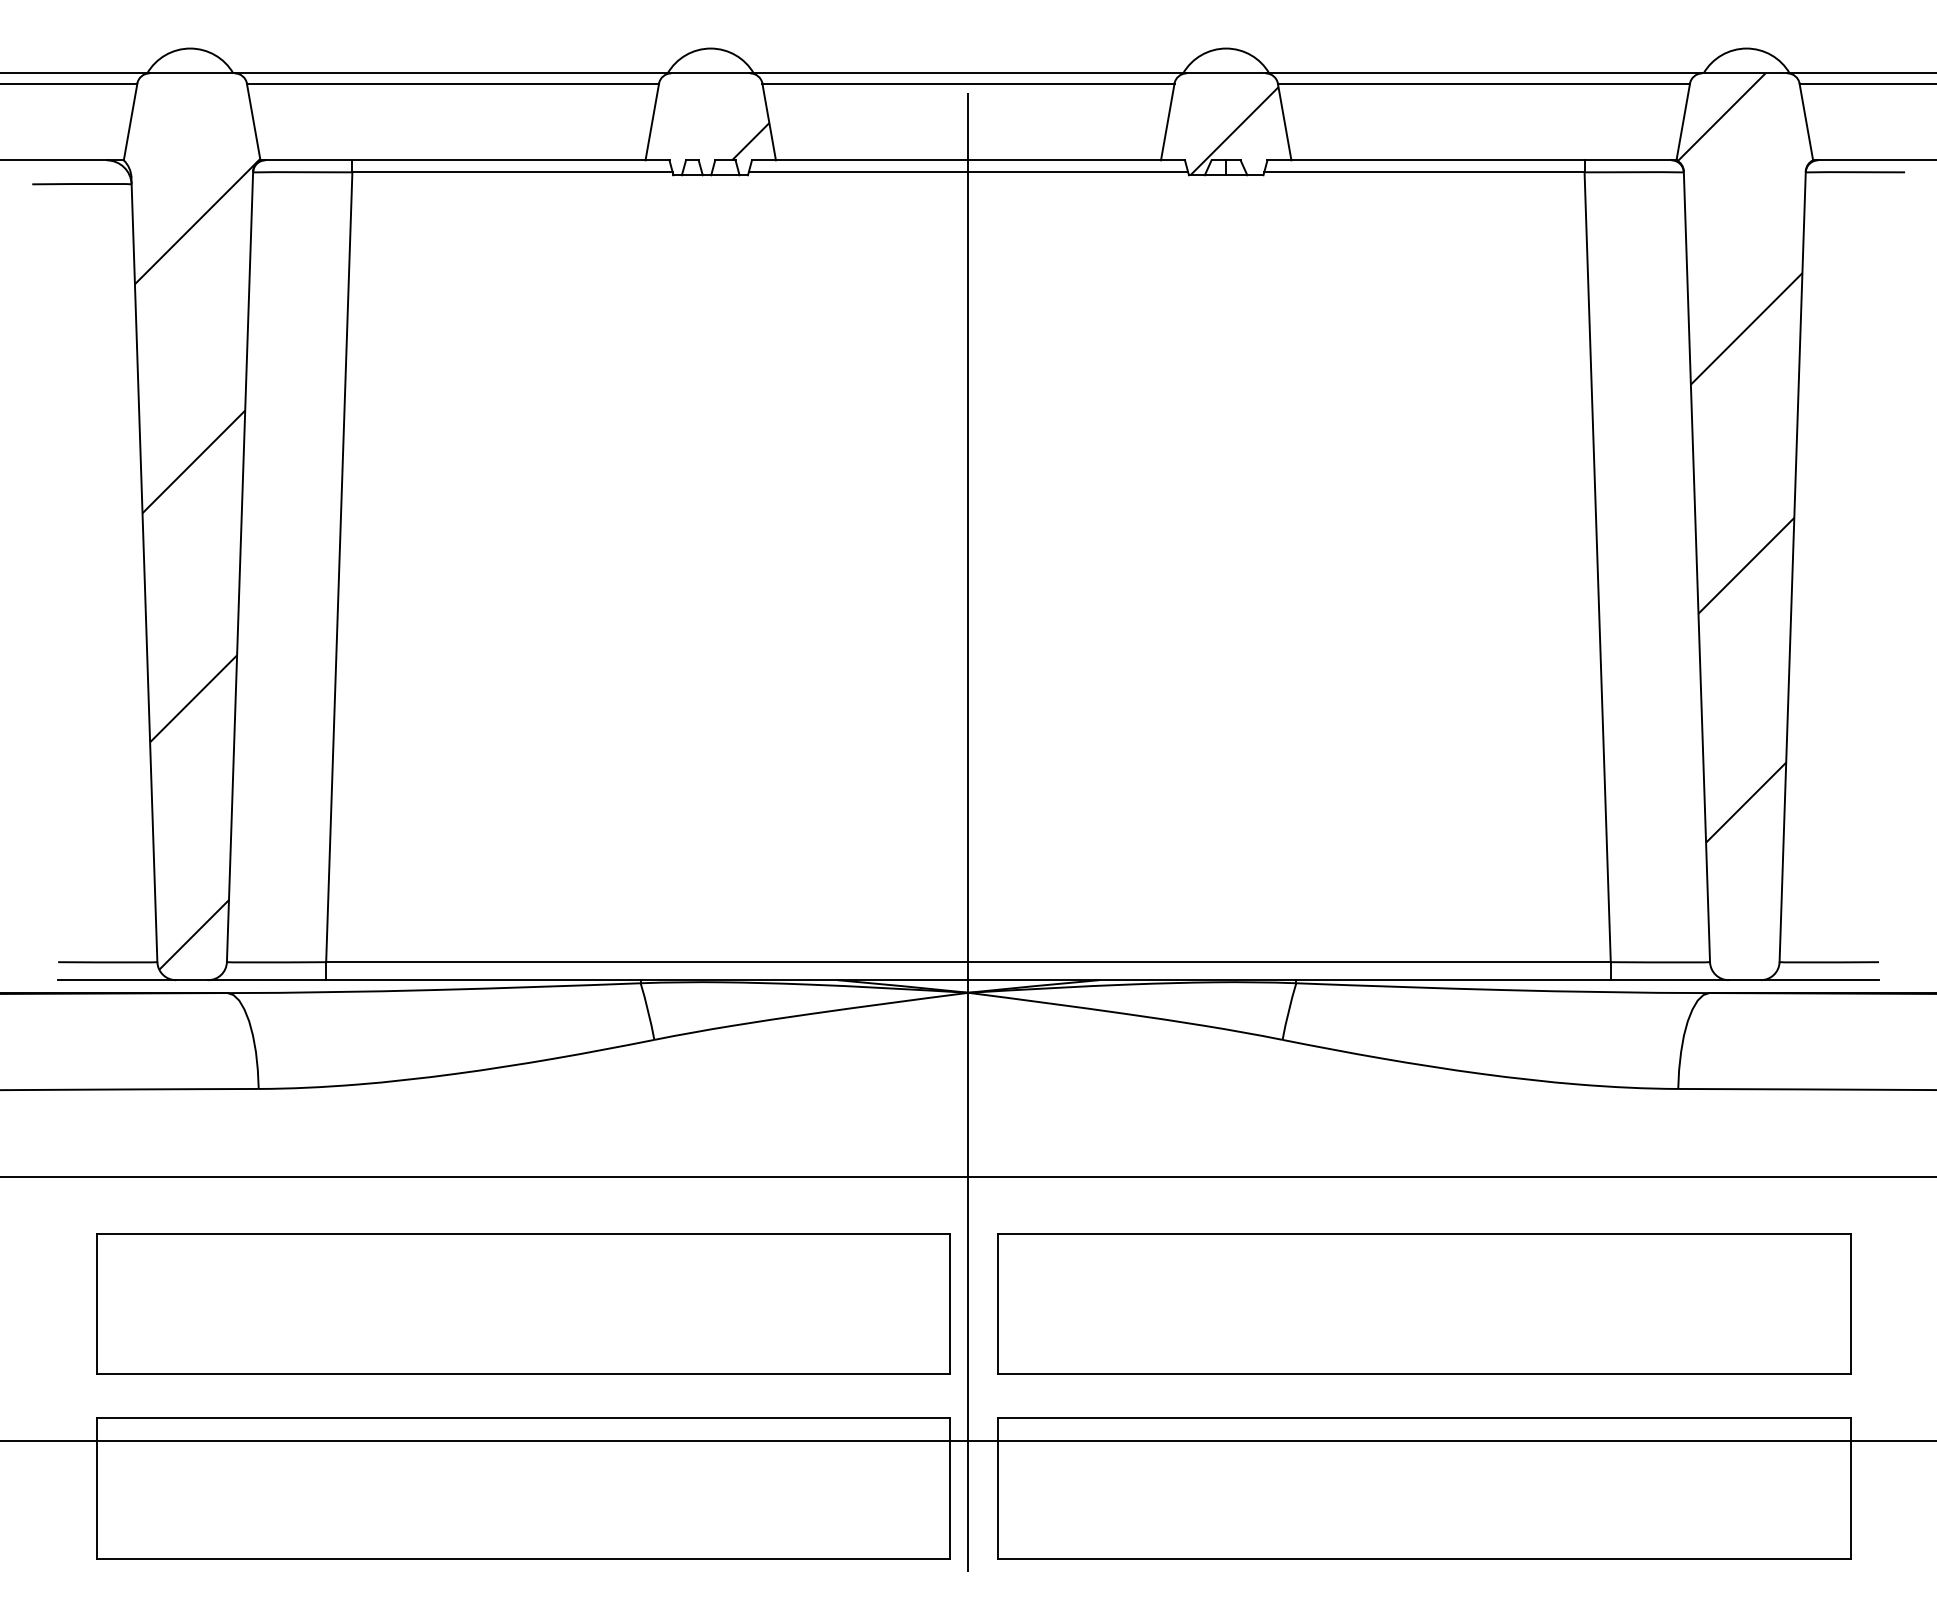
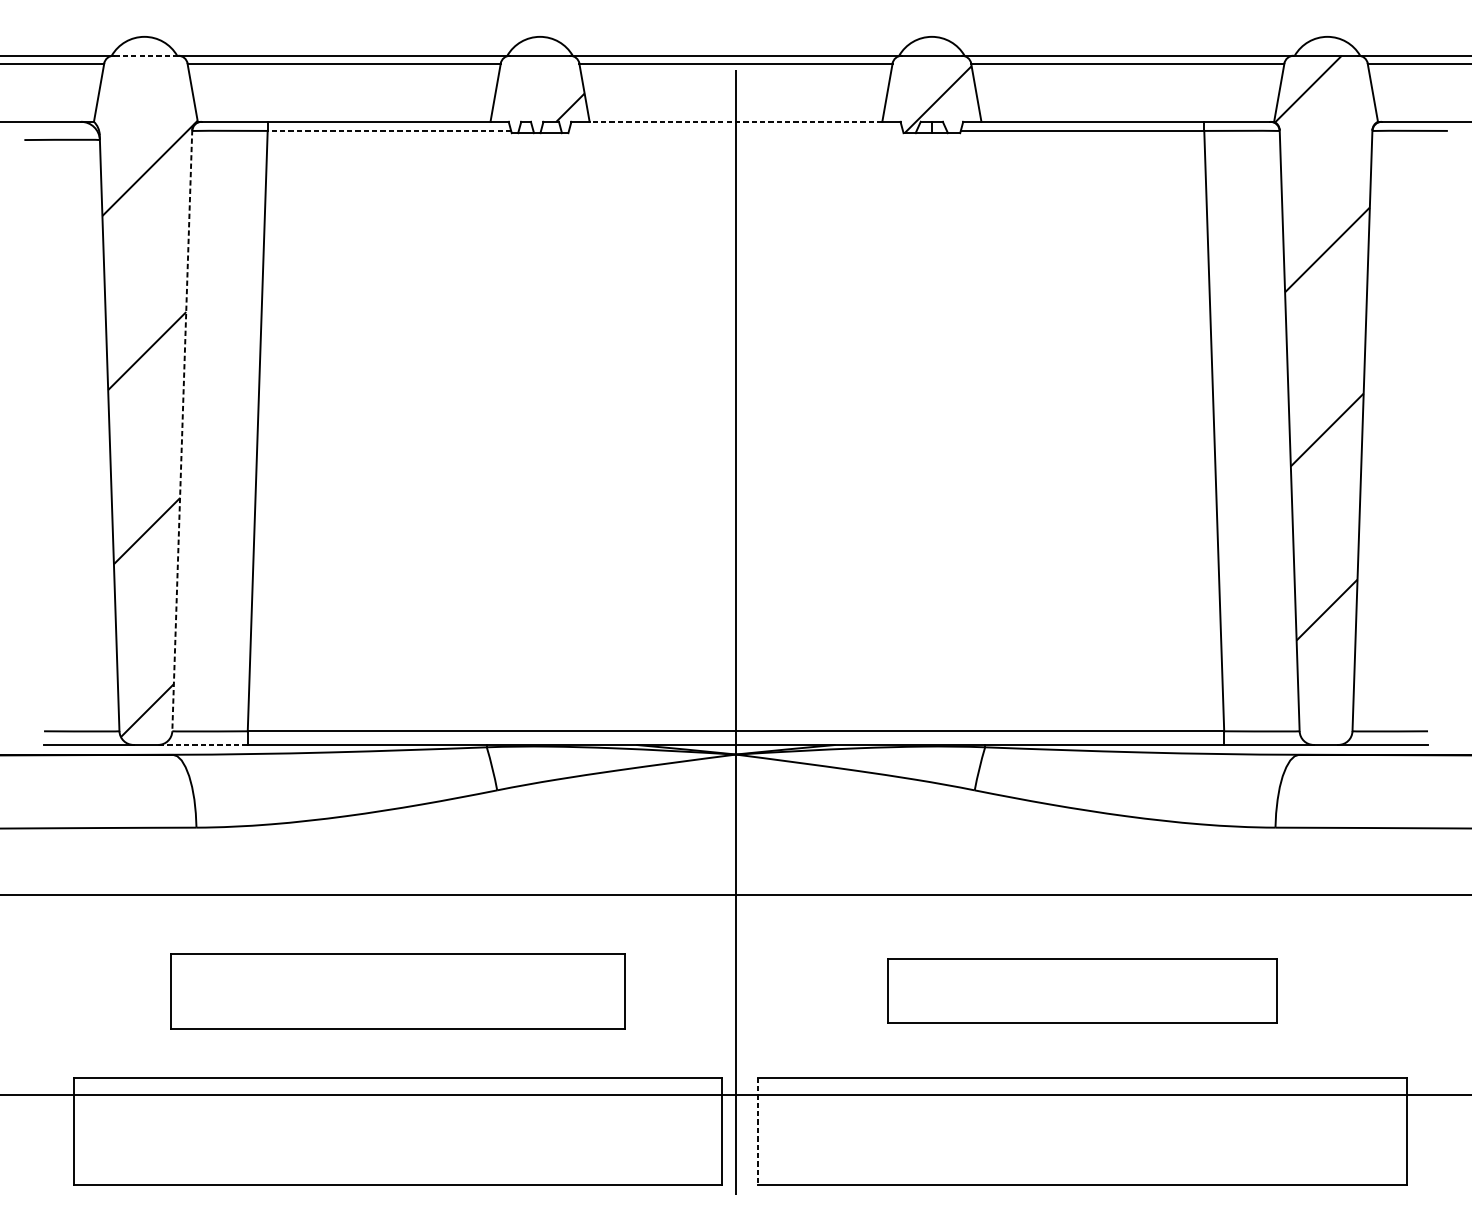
line: (192, 73) -> (146, 55), solid -> dashed
line: (968, 160) -> (736, 121), solid -> dashed
line: (512, 172) -> (389, 131), solid -> dashed
line: (968, 172) -> (736, 131), removed
line: (240, 566) -> (182, 430), solid -> dashed
line: (267, 980) -> (203, 745), solid -> dashed
part: (523, 1303) -> (397, 990), size x0.7
part: (1424, 1303) -> (1082, 990), size x0.6
line: (997, 1488) -> (758, 1131), solid -> dashed

